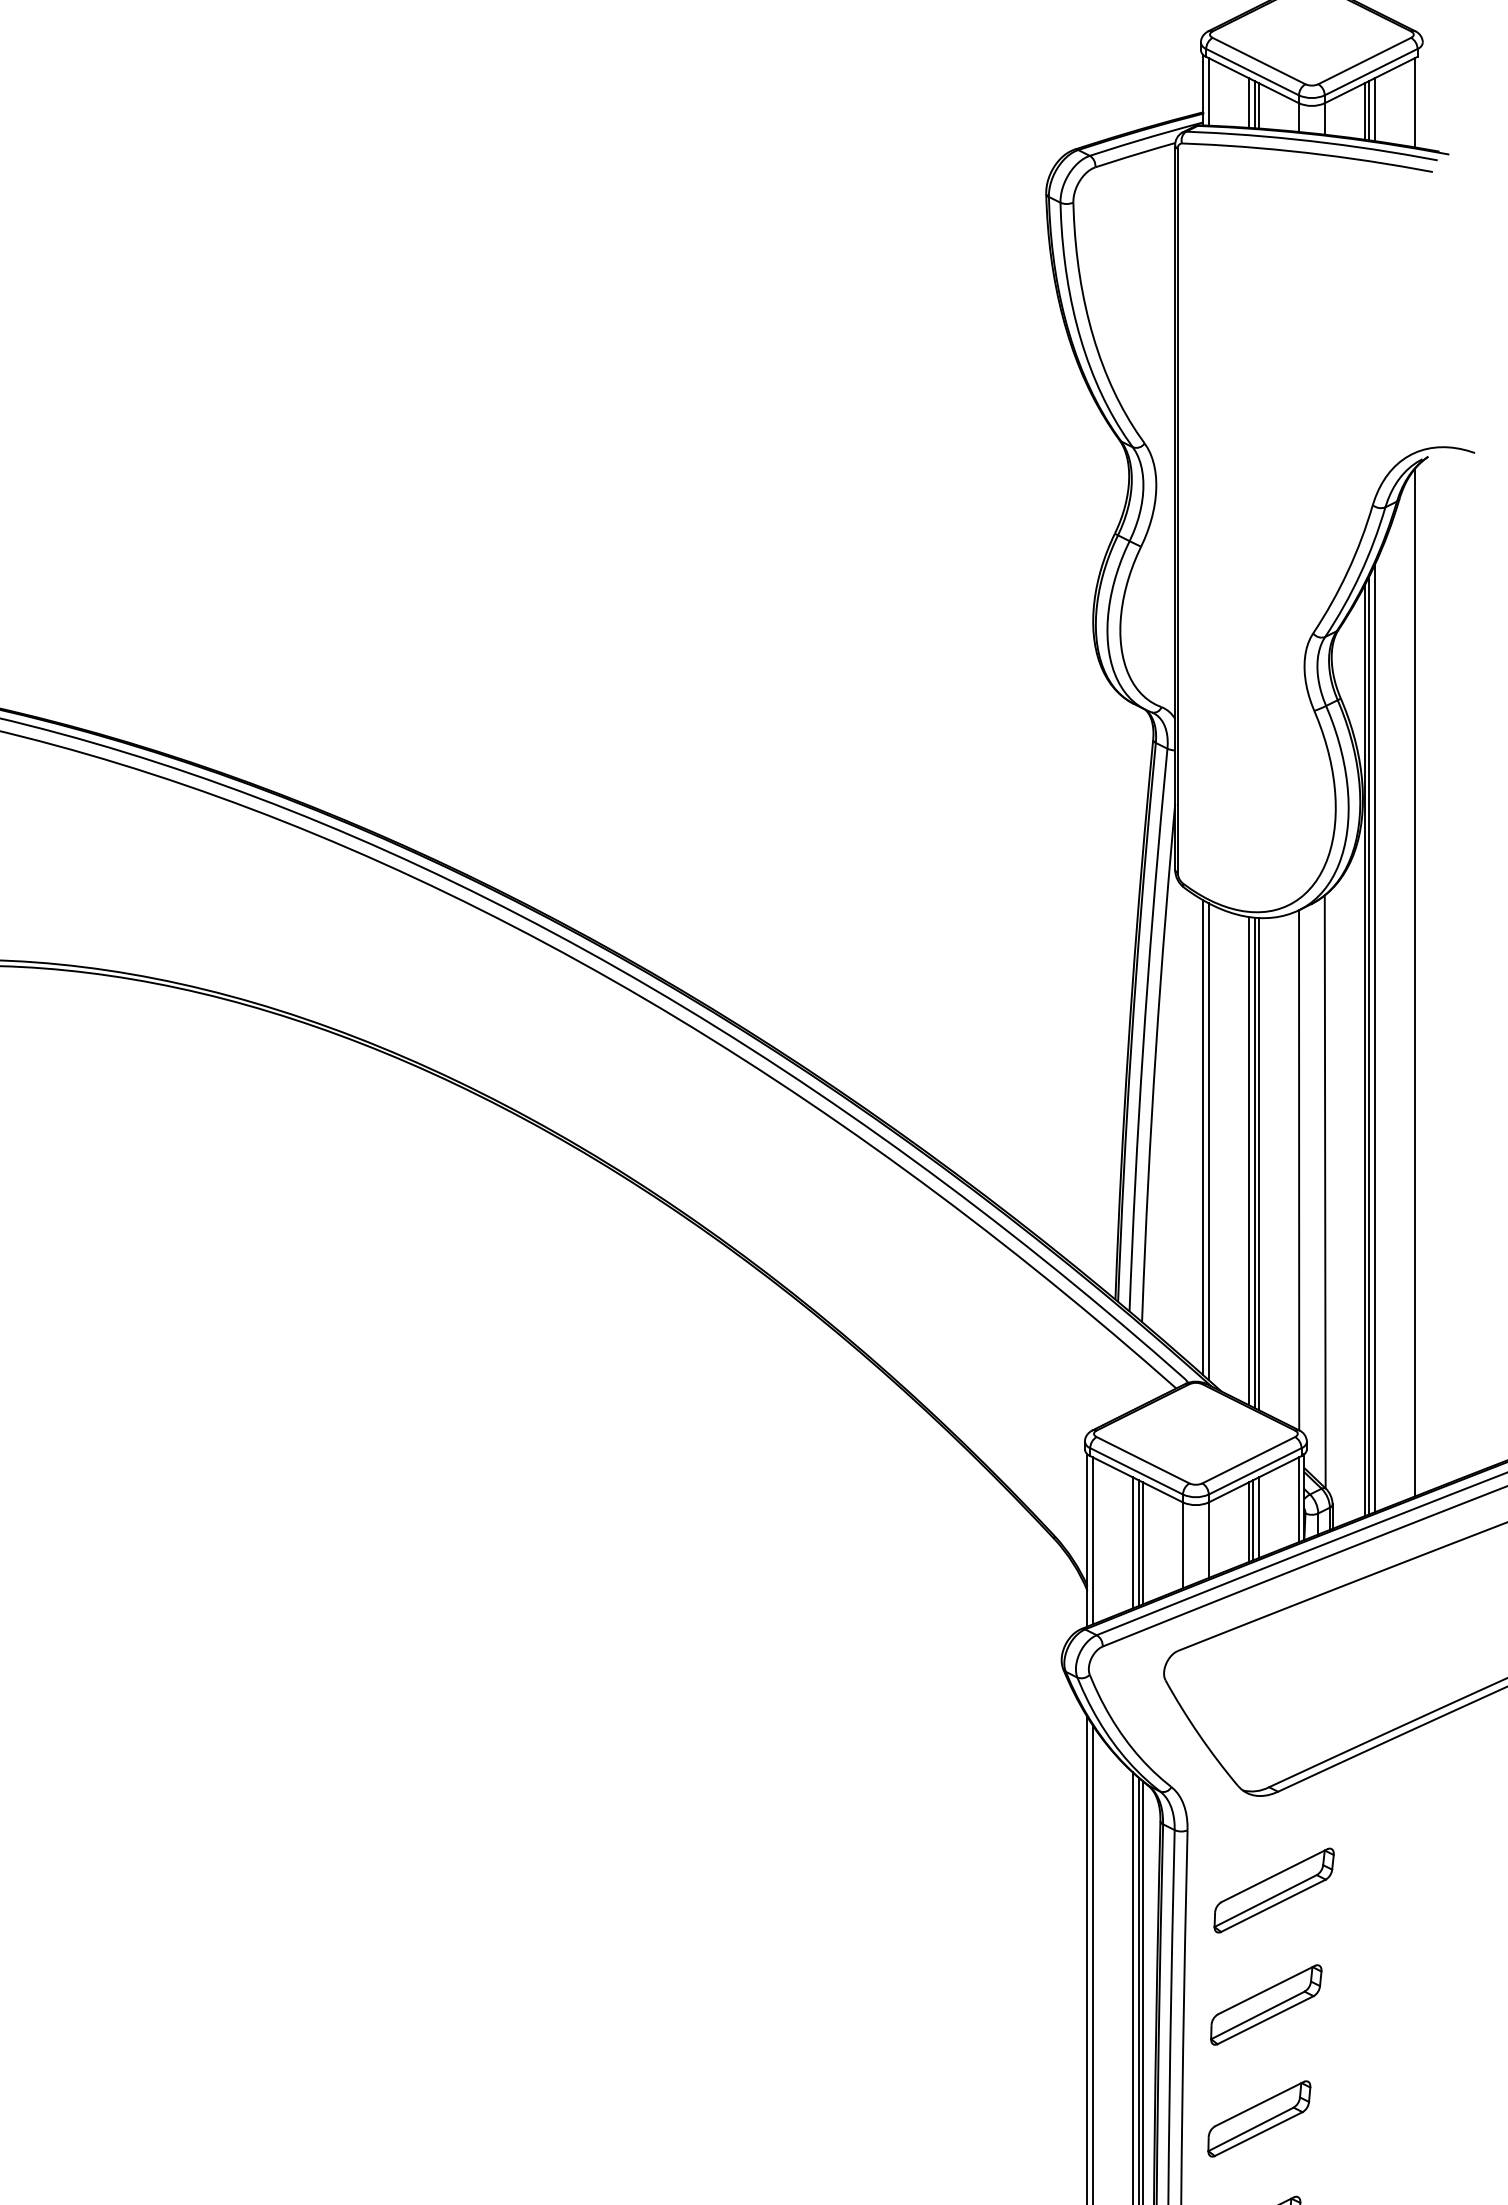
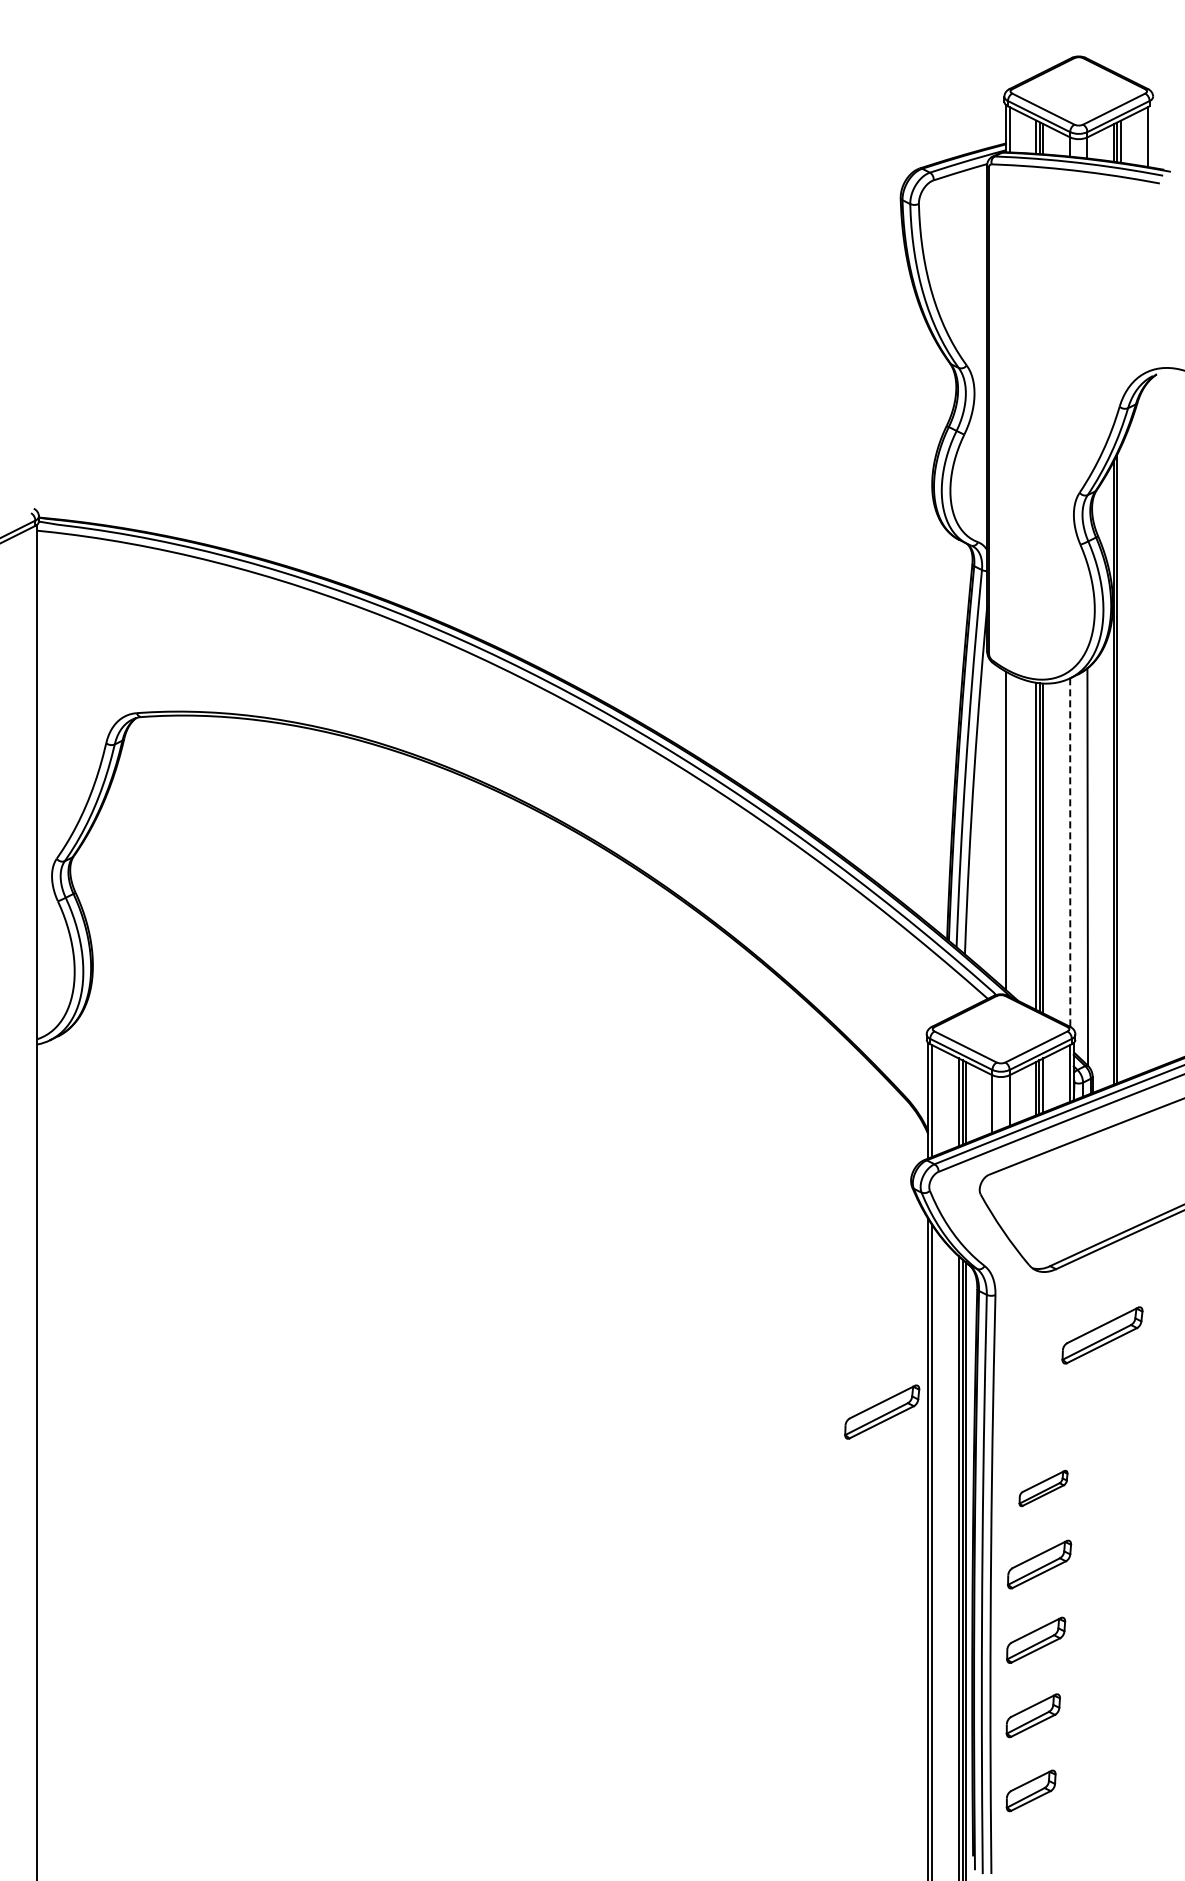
line: (1414, 982) -> (1147, 726), removed
line: (1375, 1037) -> (1121, 763), removed
line: (1208, 1141) -> (1009, 833), removed
line: (1299, 1171) -> (1070, 853), solid -> dashed
part: (1274, 1890) -> (1102, 1335), moved
part: (1266, 2004) -> (882, 1411), moved
part: (1259, 2118) -> (1043, 1488), size x0.7

